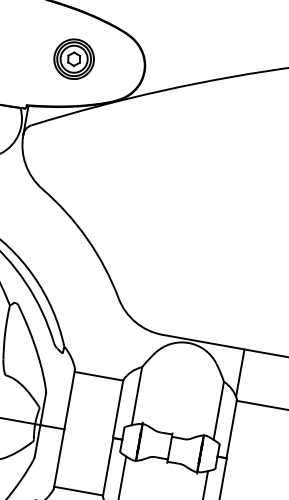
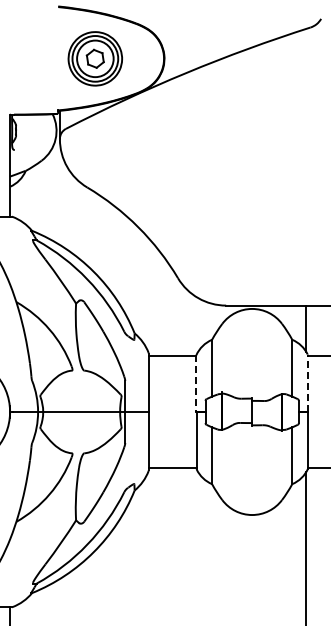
part: (74, 58) -> (95, 58), size x1.4
line: (118, 409) -> (196, 384), solid -> dashed
line: (231, 429) -> (307, 383), solid -> dashed

